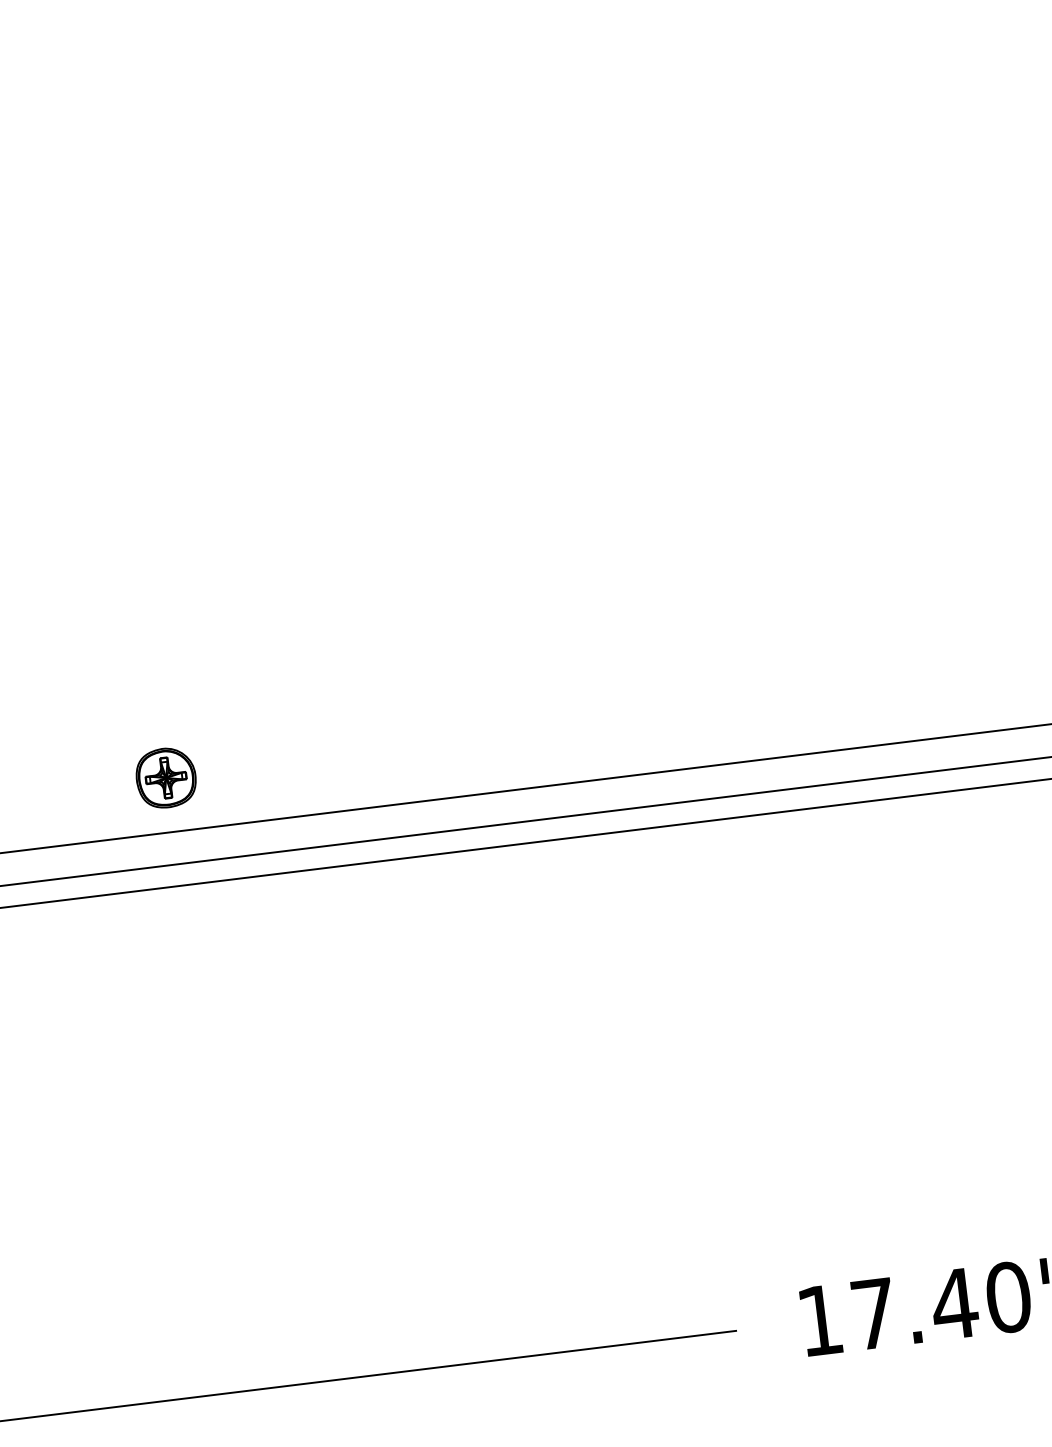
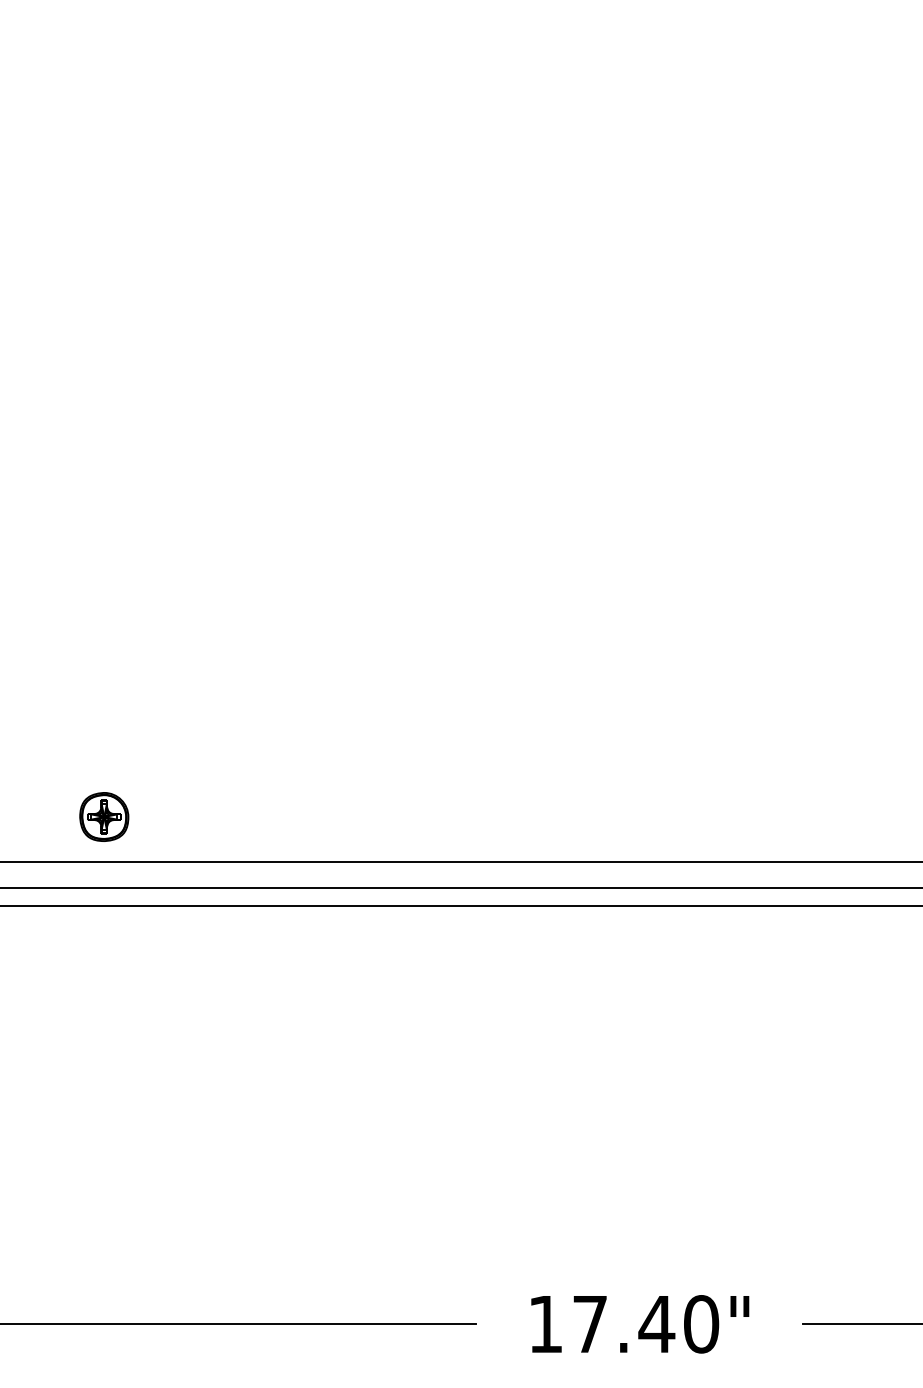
part: (166, 777) -> (104, 816), moved

